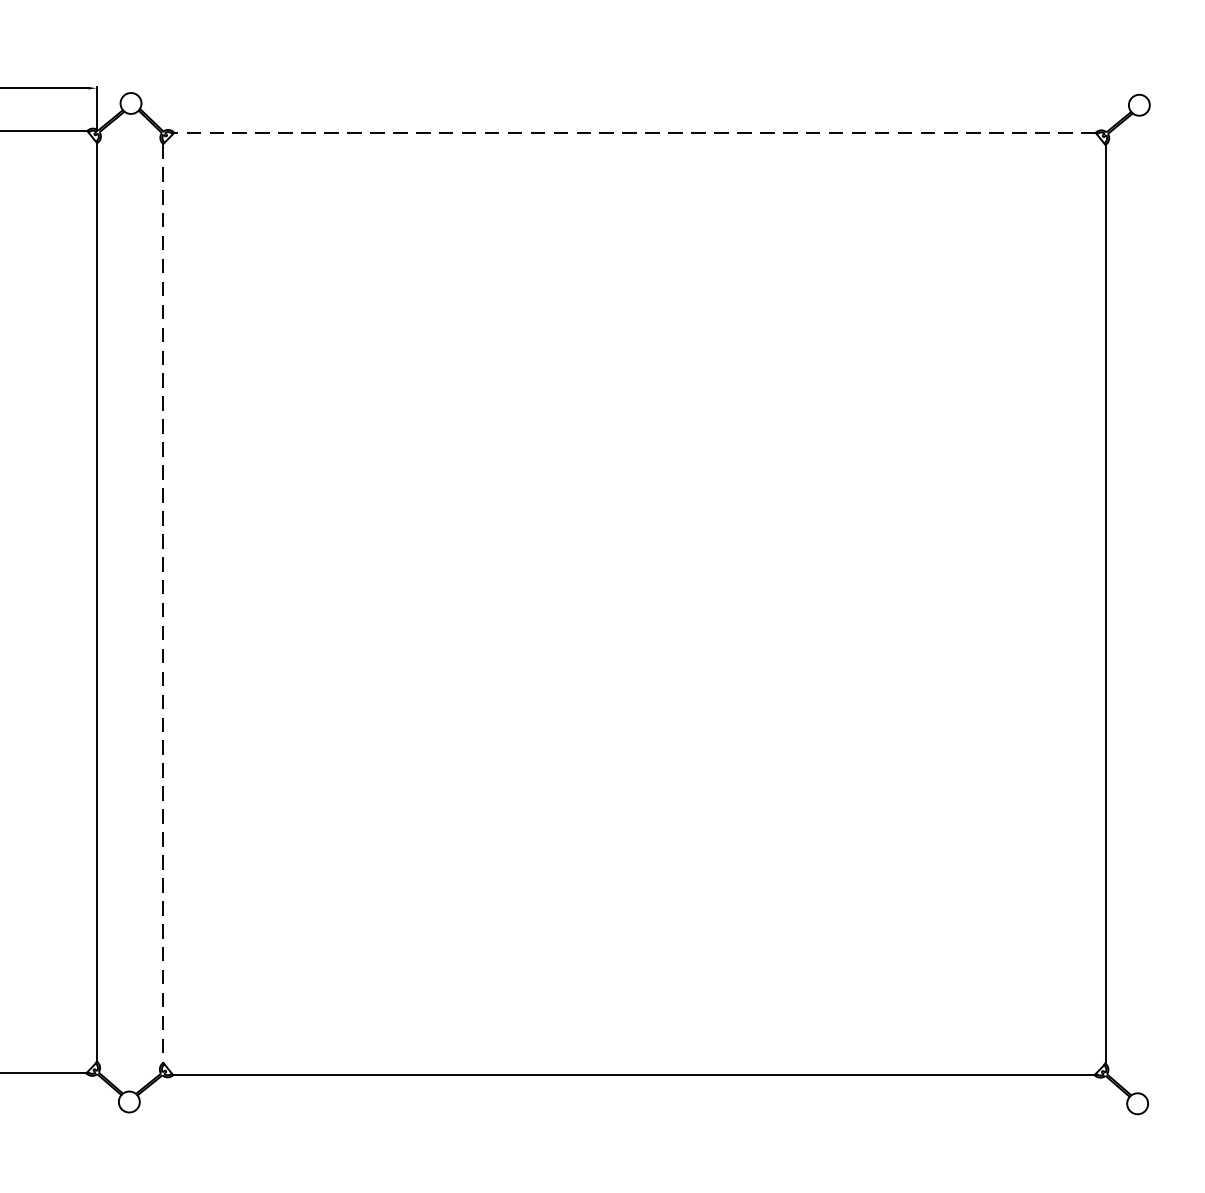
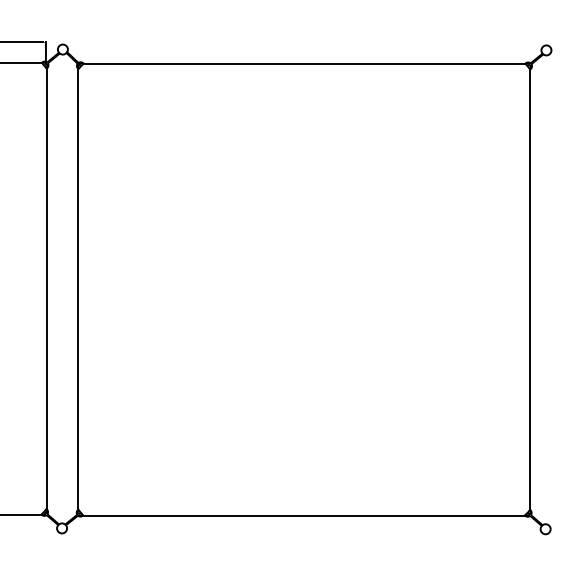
line: (634, 132) -> (304, 63), dashed -> solid
line: (163, 603) -> (78, 289), dashed -> solid

